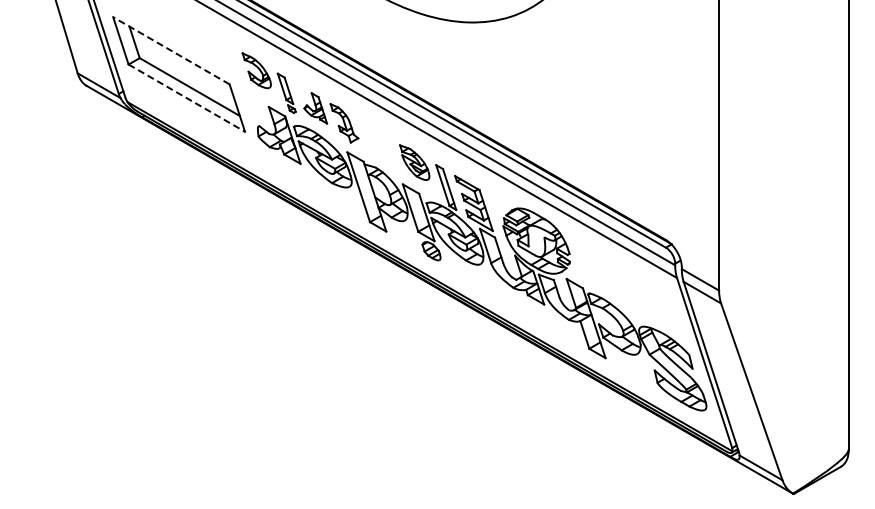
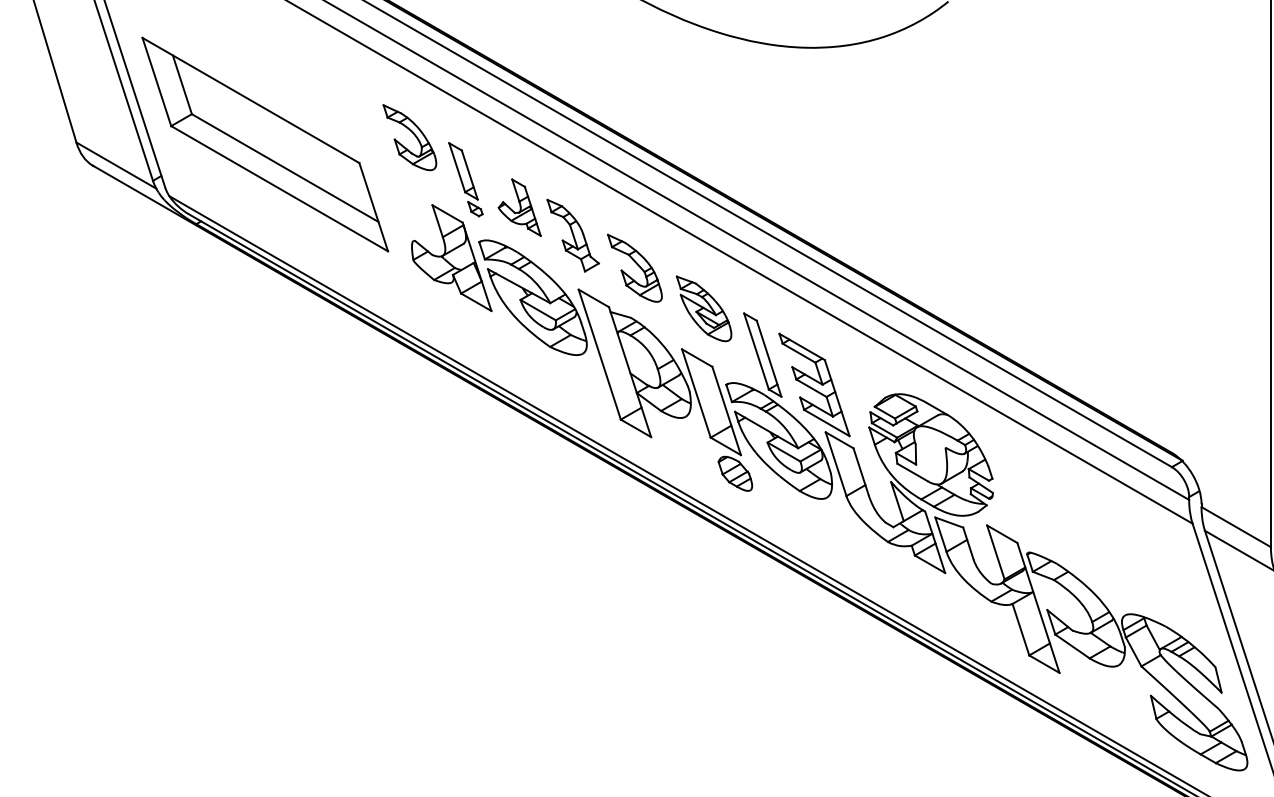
line: (170, 50) -> (249, 99), dashed -> solid
line: (187, 98) -> (280, 189), dashed -> solid
part: (377, 140) -> (634, 267), added

